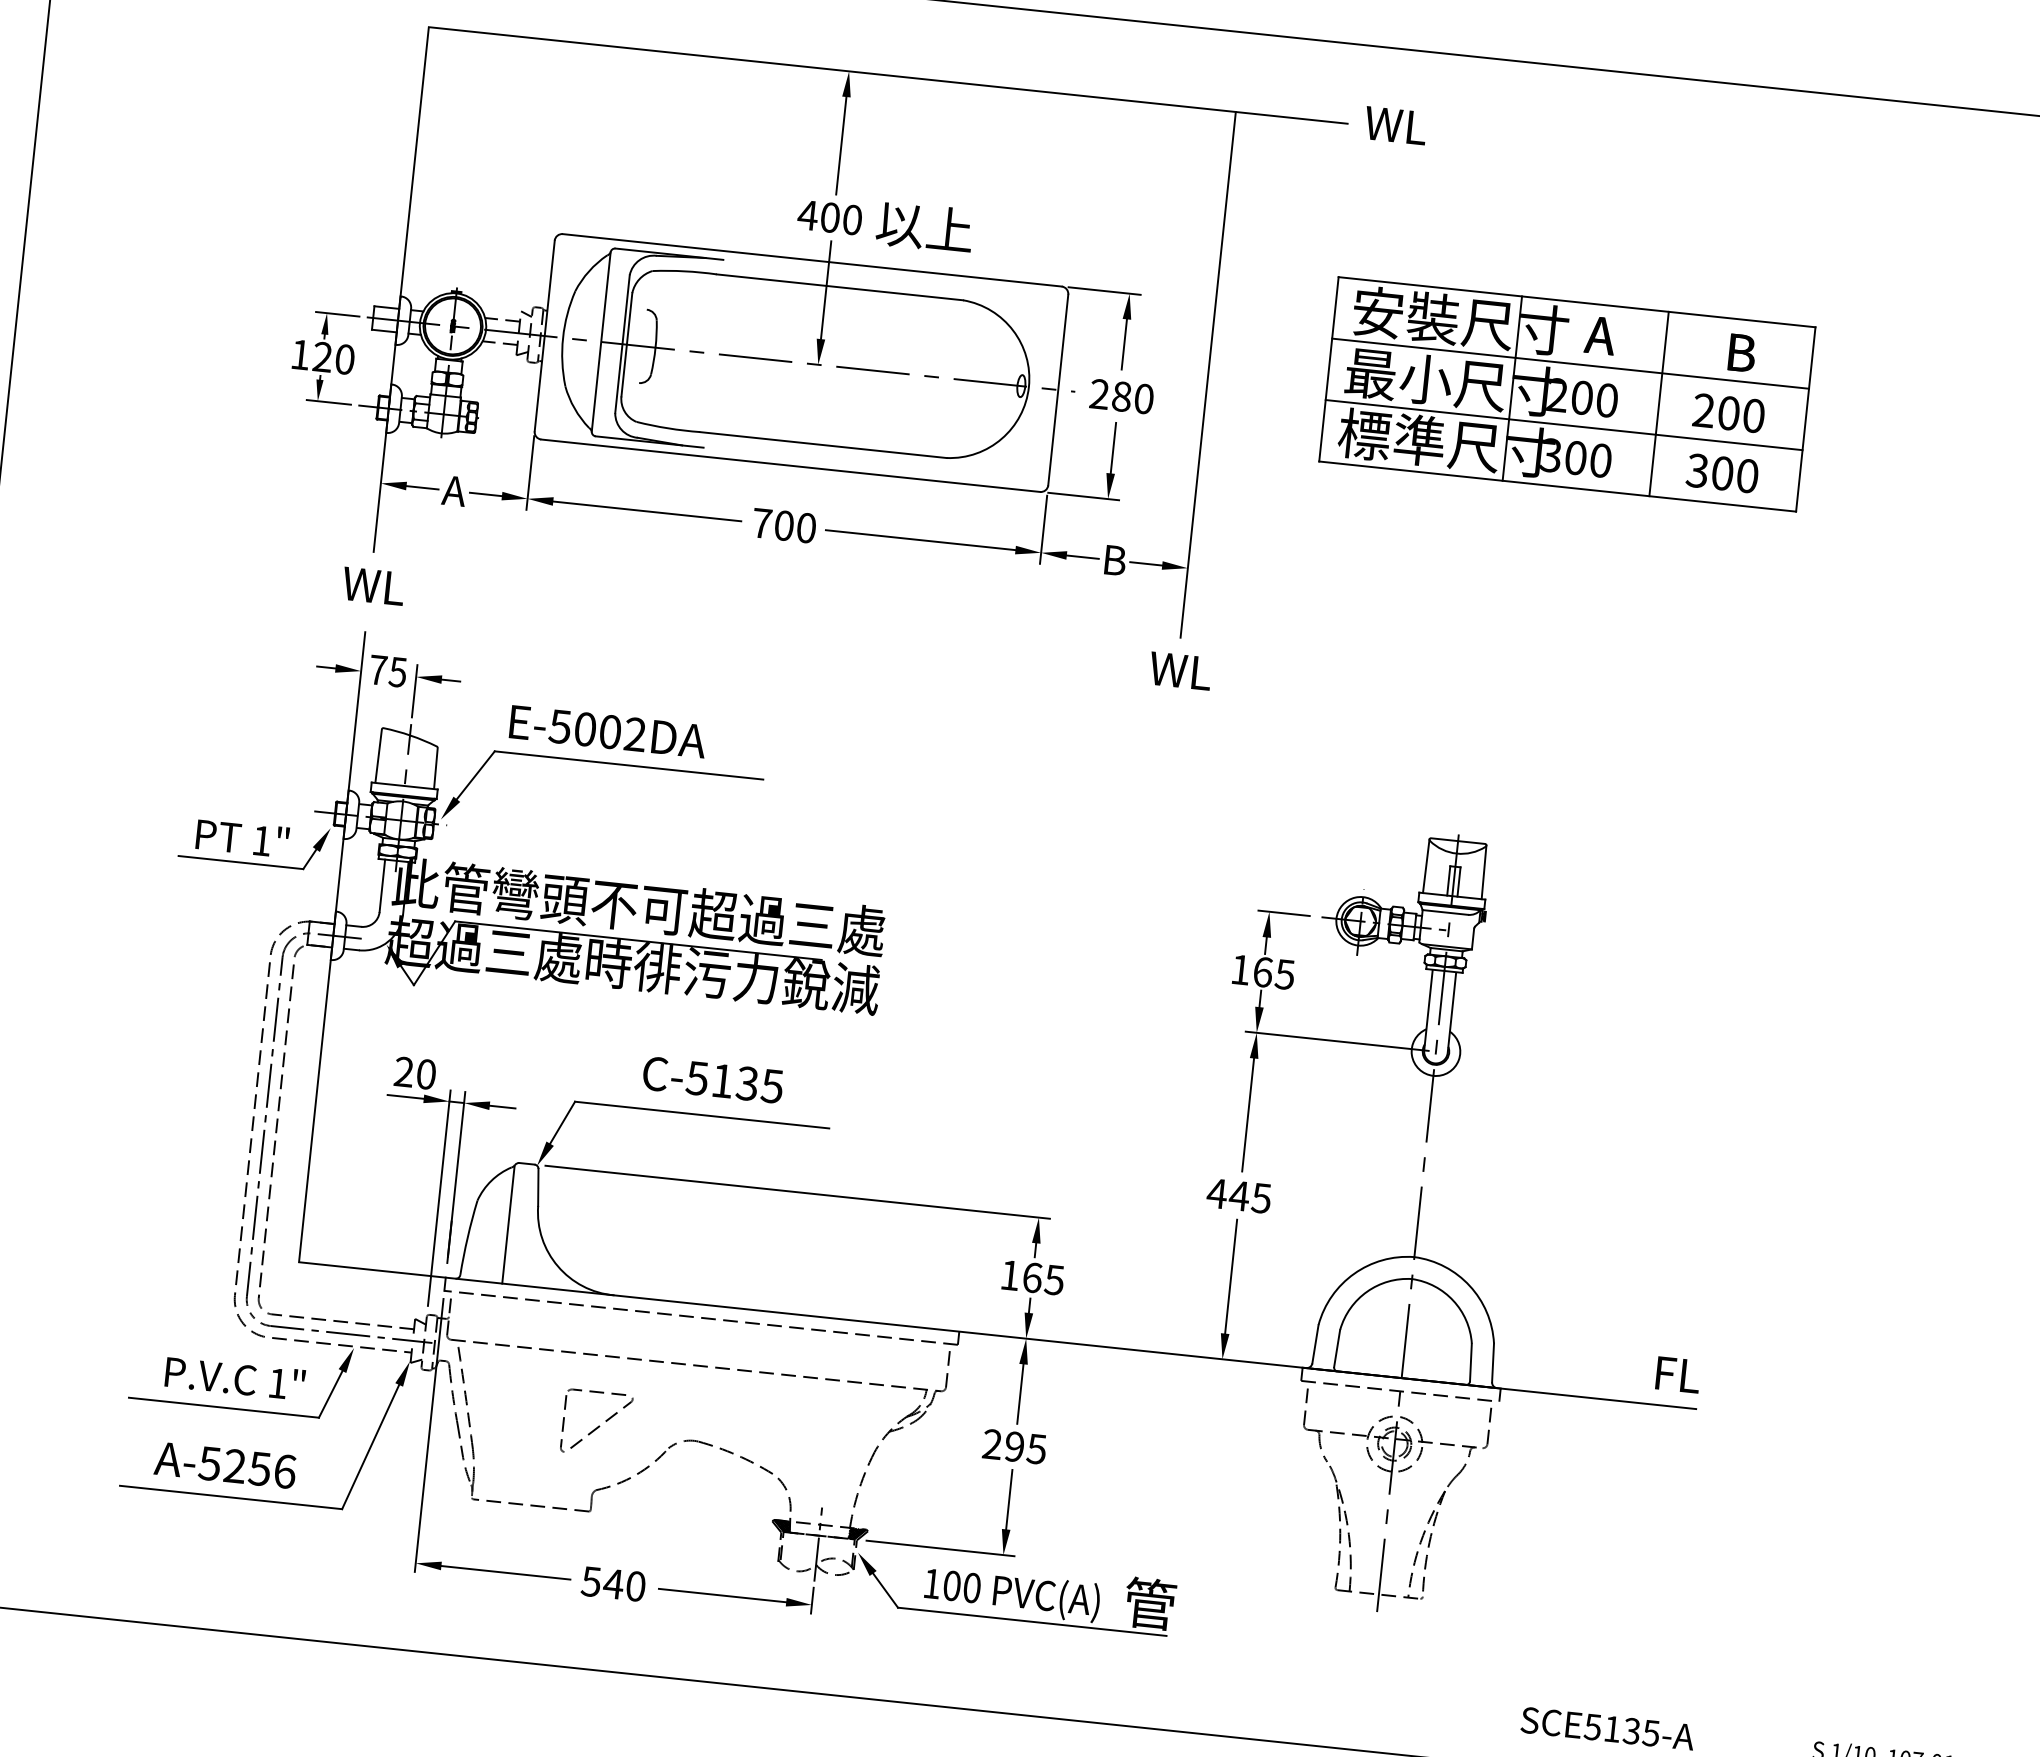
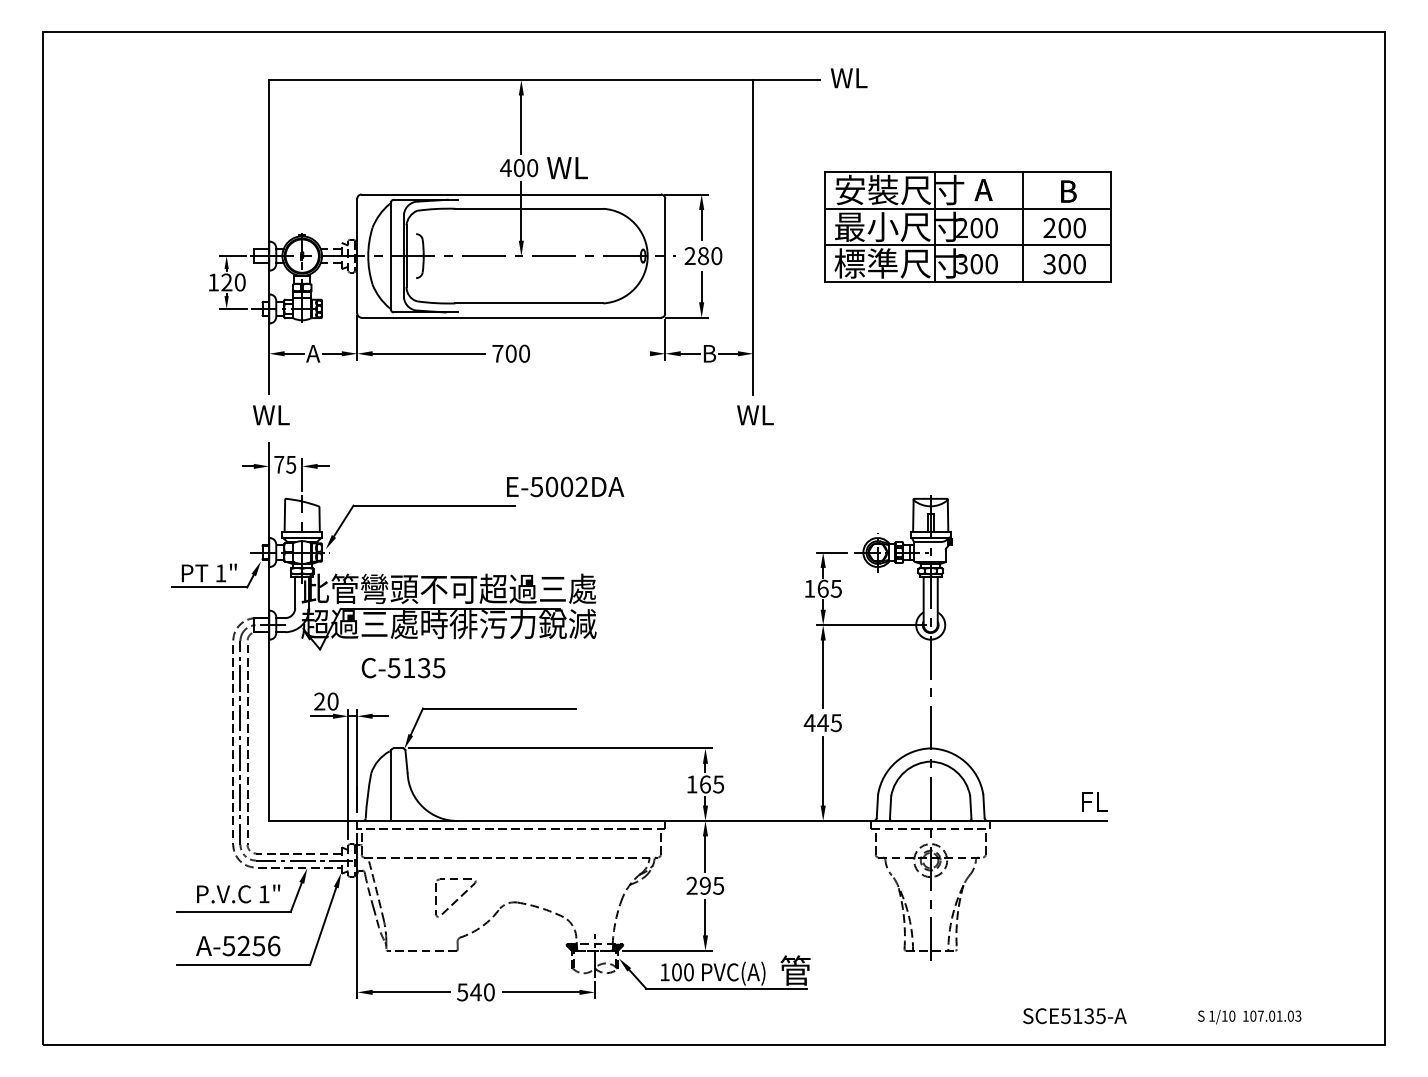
text: (924, 226) -> (575, 167), 以上^J -> WL
line: (923, 539) -> (594, 353), removed
text: (608, 730) -> (565, 486), moved
text: (713, 1079) -> (403, 667), moved

